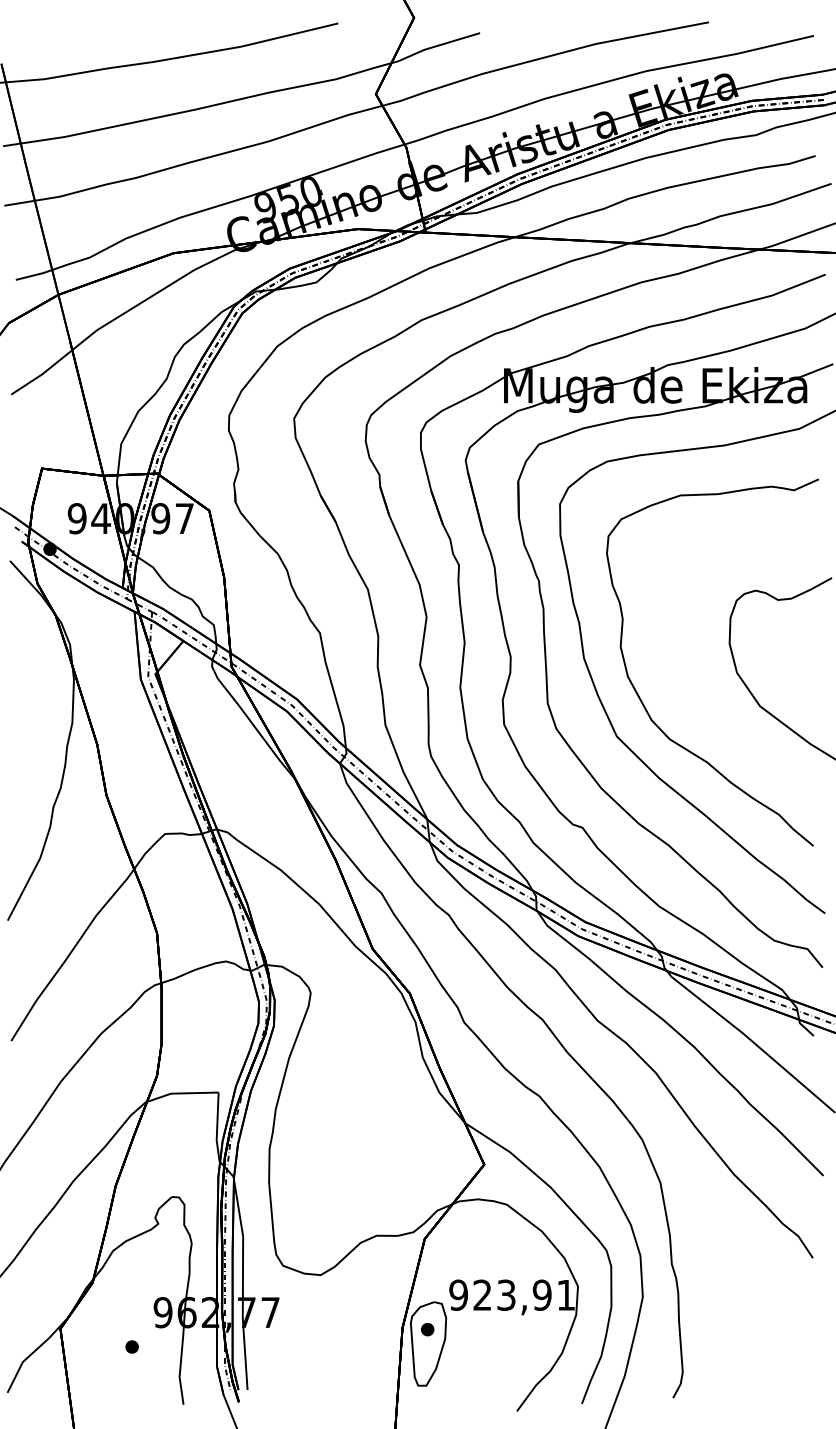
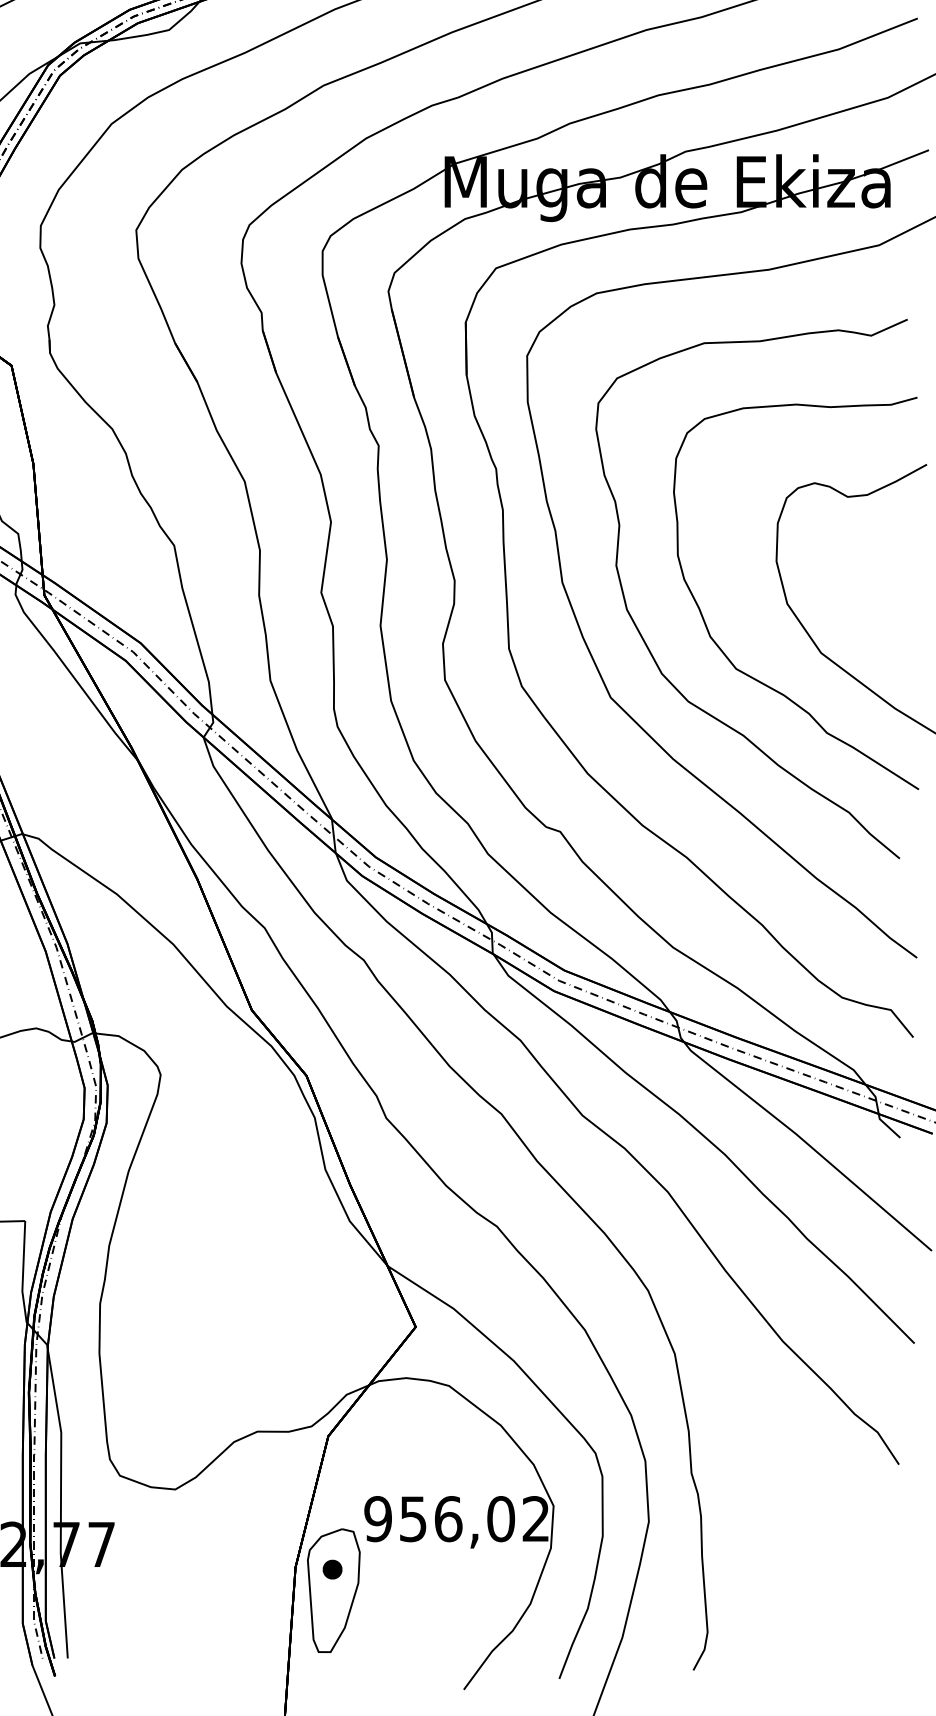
curve: (694, 705) -> (724, 652), added
text: (523, 1294) -> (473, 1517), 923,91 -> 956,02

